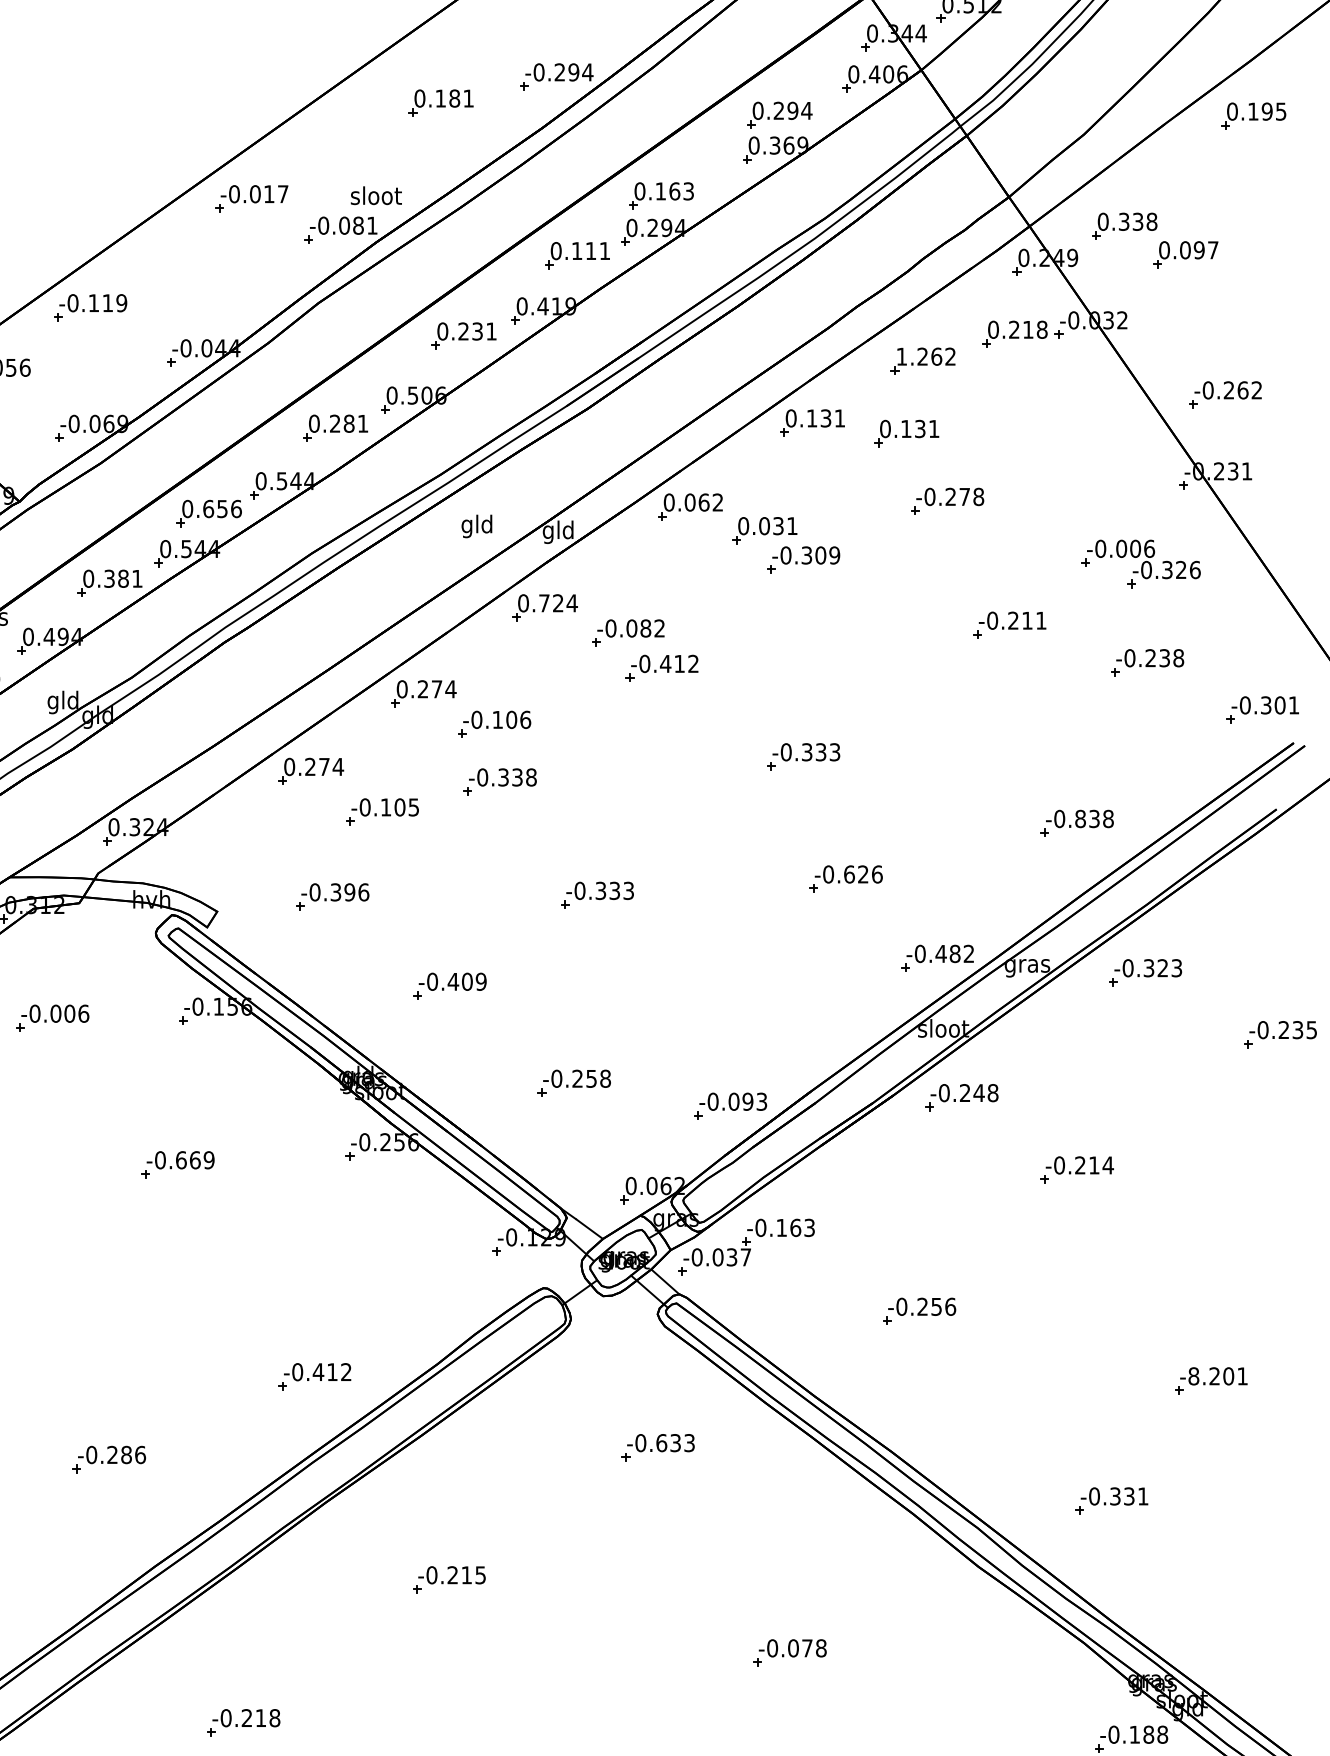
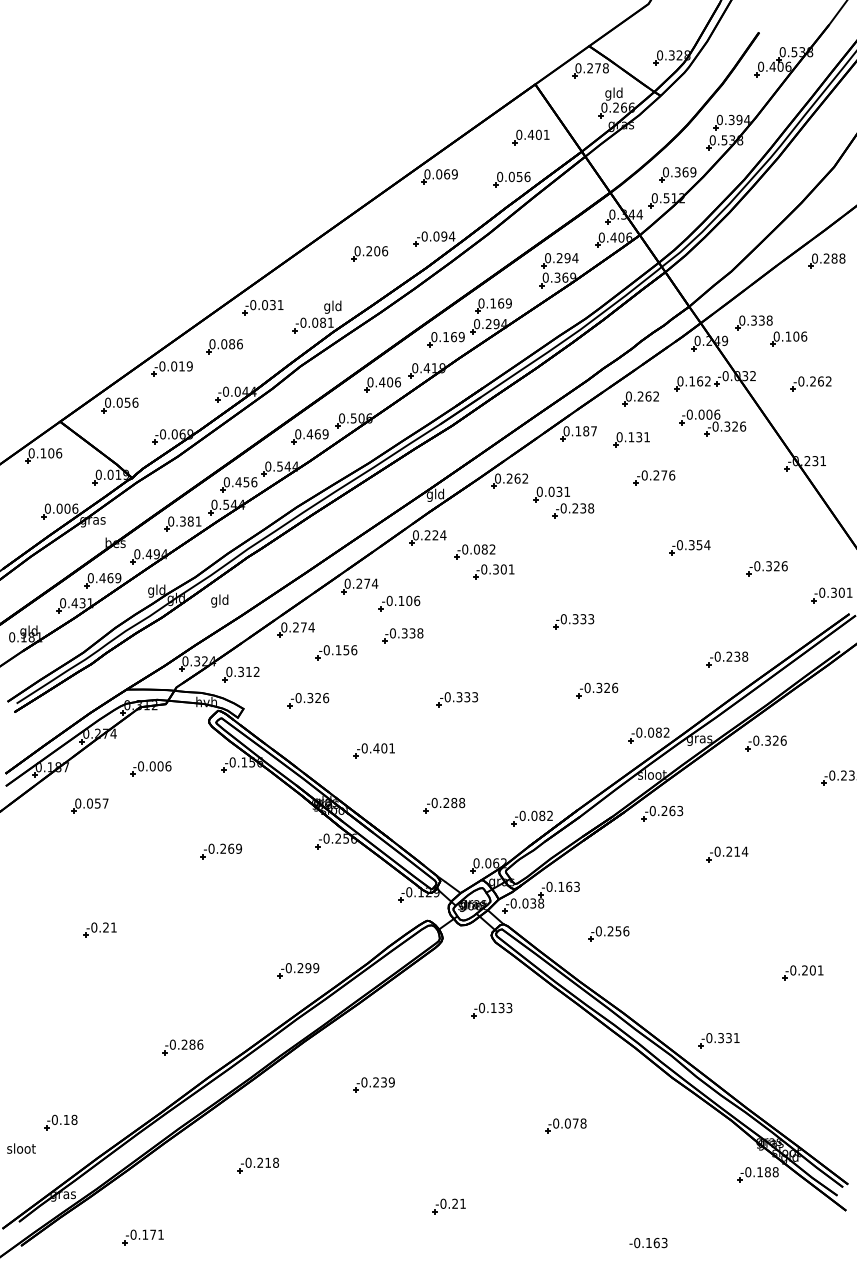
text: (560, 72) -> (436, 236), -0.294 -> -0.094
text: (455, 99) -> (377, 251), 0.181 -> 0.206
text: (1267, 111) -> (834, 258), 0.195 -> 0.288
text: (687, 191) -> (508, 303), 0.163 -> 0.169
text: (275, 194) -> (276, 305), -0.017 -> -0.031
text: (375, 196) -> (332, 306), sloot -> gld
text: (1199, 250) -> (796, 336), 0.097 -> 0.106
text: (597, 251) -> (457, 337), 0.111 -> 0.169
part: (183, 267) -> (224, 346), added
text: (94, 303) -> (174, 366), -0.119 -> -0.019
text: (1027, 329) -> (699, 381), 0.218 -> 0.162
text: (476, 331) -> (389, 382), 0.231 -> 0.406
text: (901, 356) -> (628, 396), 1.262 -> 0.262
part: (1224, 393) -> (810, 383), moved
text: (831, 418) -> (589, 431), 0.131 -> 0.187
text: (348, 424) -> (317, 434), 0.281 -> 0.469
text: (979, 496) -> (672, 475), -0.278 -> -0.276
text: (689, 502) -> (509, 478), 0.062 -> 0.262
text: (208, 509) -> (238, 482), 0.656 -> 0.456
text: (476, 525) -> (219, 600), moved
text: (821, 555) -> (583, 508), -0.309 -> -0.238
part: (1140, 562) -> (712, 422), moved
text: (544, 603) -> (427, 535), 0.724 -> 0.224
text: (1027, 621) -> (699, 545), -0.211 -> -0.354
text: (1164, 658) -> (776, 566), -0.238 -> -0.326
text: (679, 663) -> (503, 569), -0.412 -> -0.301
text: (407, 807) -> (350, 650), -0.105 -> -0.156
text: (1080, 818) -> (729, 656), -0.838 -> -0.238
part: (211, 850) -> (240, 674), added
text: (849, 873) -> (599, 687), -0.626 -> -0.326
text: (350, 893) -> (318, 698), -0.396 -> -0.326
text: (940, 953) -> (650, 732), -0.482 -> -0.082
text: (1176, 967) -> (783, 740), -0.323 -> -0.326
text: (481, 982) -> (392, 748), -0.409 -> -0.401
text: (592, 1077) -> (454, 802), -0.258 -> -0.288
text: (986, 1092) -> (676, 810), -0.248 -> -0.263
text: (753, 1102) -> (545, 816), -0.093 -> -0.082
text: (181, 1159) -> (223, 848), -0.669 -> -0.269
text: (746, 1257) -> (541, 903), -0.037 -> -0.038
part: (918, 1310) -> (608, 933), moved
text: (332, 1372) -> (308, 968), -0.412 -> -0.299
text: (1194, 1376) -> (793, 970), -8.201 -> -0.201
text: (661, 1442) -> (493, 1007), -0.633 -> -0.133
part: (108, 1459) -> (182, 1047), moved
part: (1110, 1500) -> (718, 1040), moved
text: (472, 1575) -> (387, 1082), -0.215 -> -0.239

